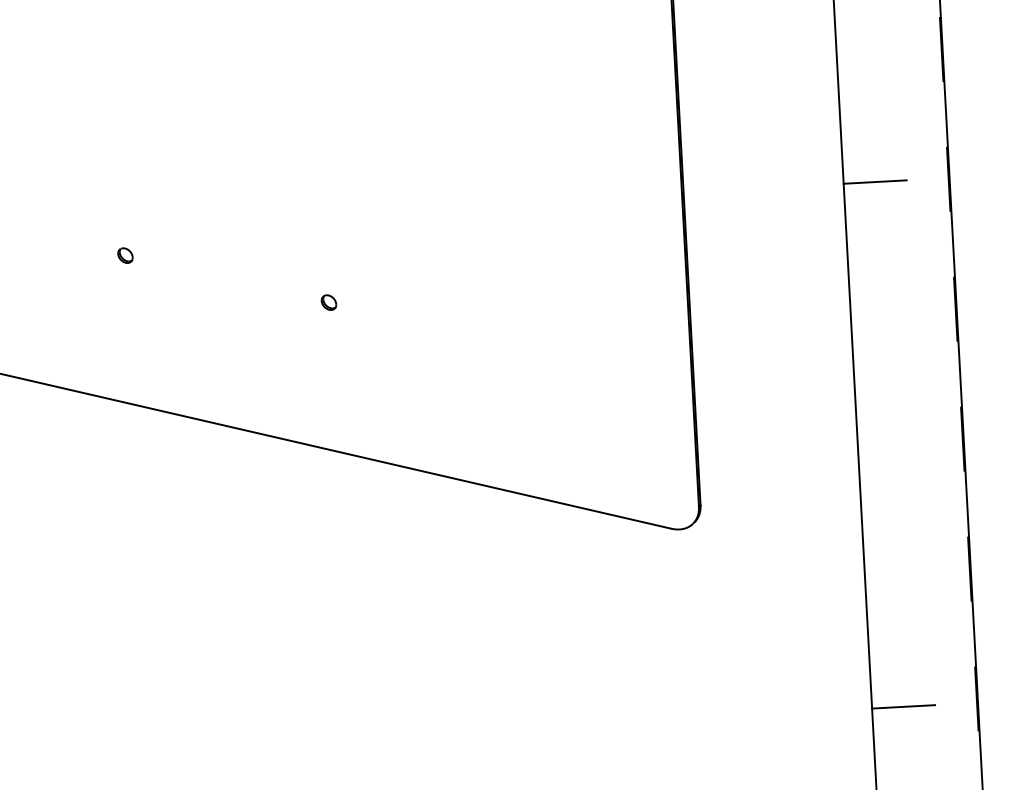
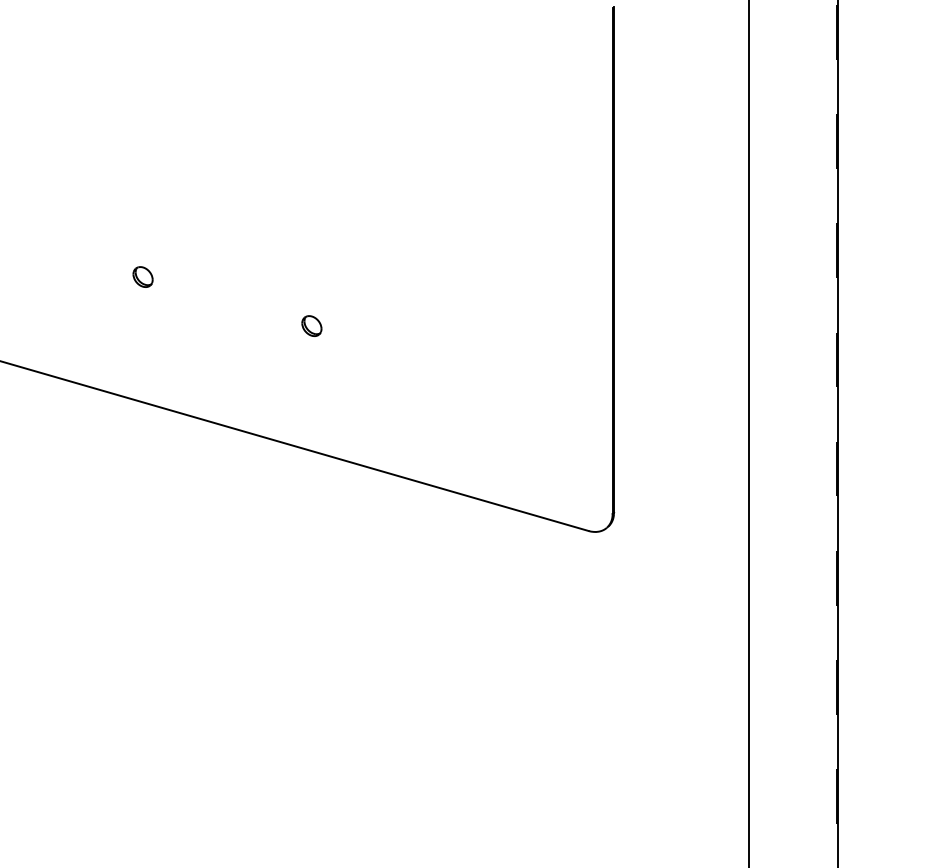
line: (874, 182) -> (774, 249), removed
part: (125, 255) -> (143, 277), size x1.6
part: (328, 302) -> (311, 325), size x1.6
line: (902, 706) -> (774, 690), removed

